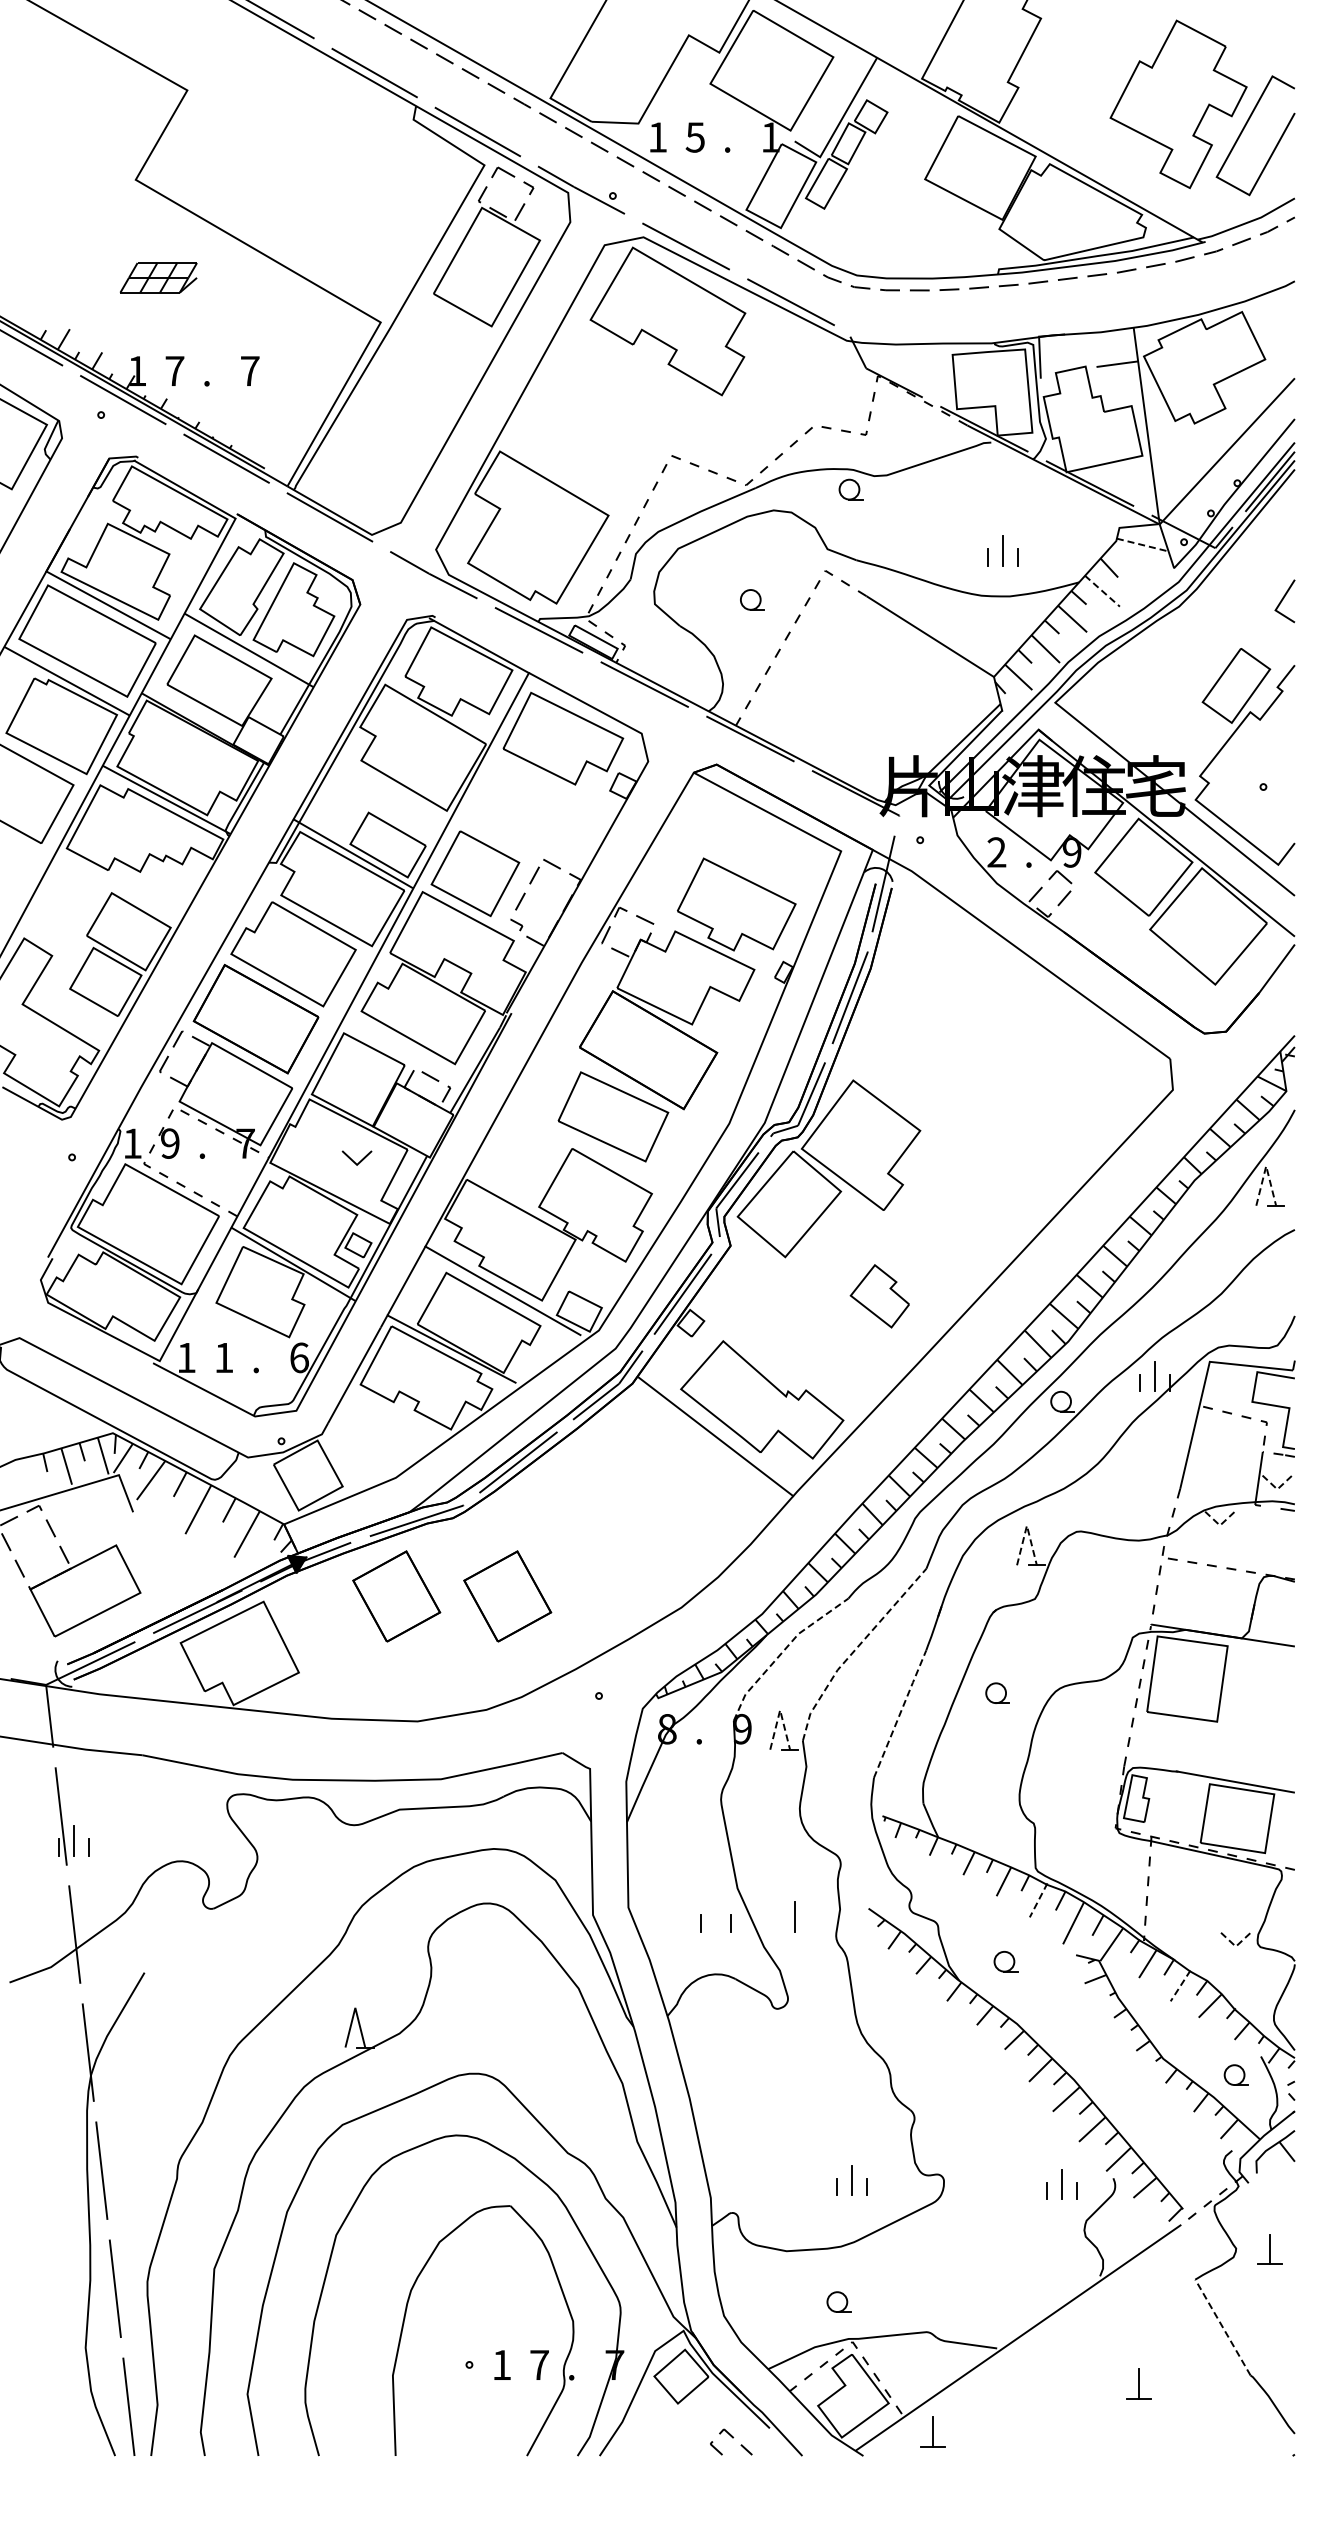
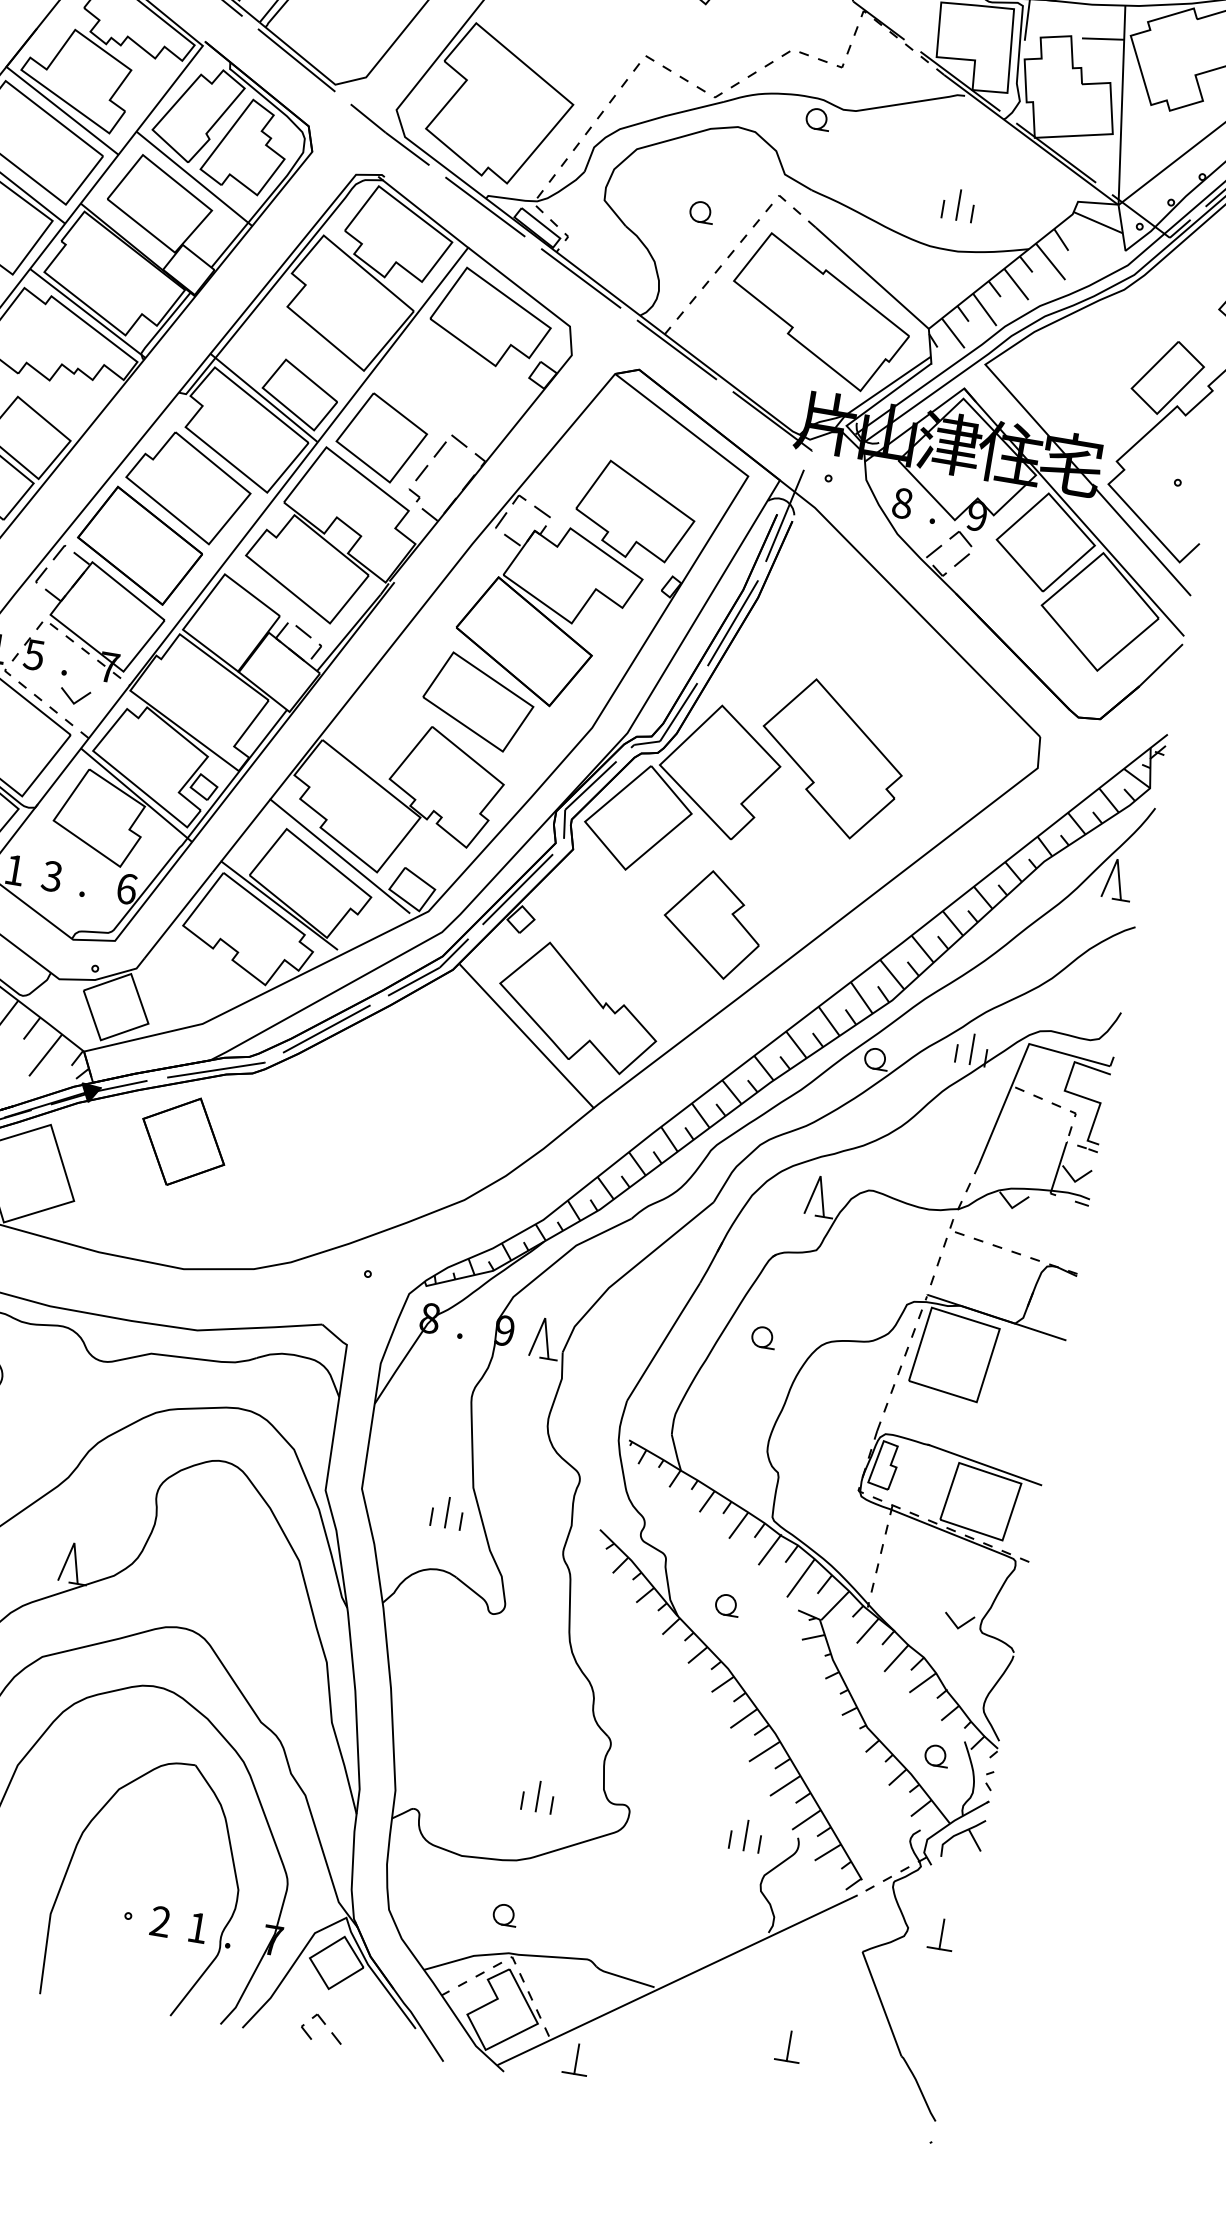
line: (1142, 545) -> (1097, 223), dashed -> solid
line: (1102, 591) -> (1050, 262), dashed -> solid
part: (885, 679) -> (820, 313), added
text: (996, 852) -> (902, 503), 2 -> 8
part: (968, 1114) -> (830, 758), added
text: (169, 1143) -> (33, 654), 9 -> 5
line: (353, 1160) -> (71, 698), moved
line: (1266, 1166) -> (1117, 859), dashed -> solid
part: (879, 1296) -> (712, 924), size x1.67
text: (223, 1357) -> (51, 875), 1 -> 3
line: (1277, 1489) -> (1075, 1181), dashed -> solid
line: (1026, 1525) -> (820, 1175), dashed -> solid
line: (1220, 1525) -> (1012, 1208), dashed -> solid
part: (507, 1596) -> (293, 1160), removed
line: (854, 1650) -> (628, 1271), dashed -> solid
line: (782, 1651) -> (557, 1260), dashed -> solid
line: (780, 1710) -> (545, 1318), dashed -> solid
line: (900, 1713) -> (664, 1341), dashed -> solid
line: (1038, 1900) -> (769, 1549), dashed -> solid
line: (794, 1916) -> (446, 1512), moved
line: (1235, 1946) -> (957, 1628), dashed -> solid
line: (1180, 1986) -> (896, 1658), dashed -> solid
line: (1222, 2327) -> (881, 2003), dashed -> solid
text: (501, 2364) -> (160, 1920), 1 -> 2
text: (539, 2364) -> (197, 1927), 7 -> 1
line: (732, 2438) -> (324, 2024), moved

